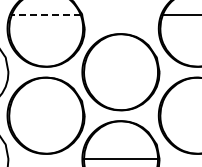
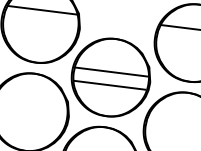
line: (45, 15) -> (41, 10), dashed -> solid
line: (120, 66) -> (111, 71), added
line: (120, 79) -> (109, 84), added

